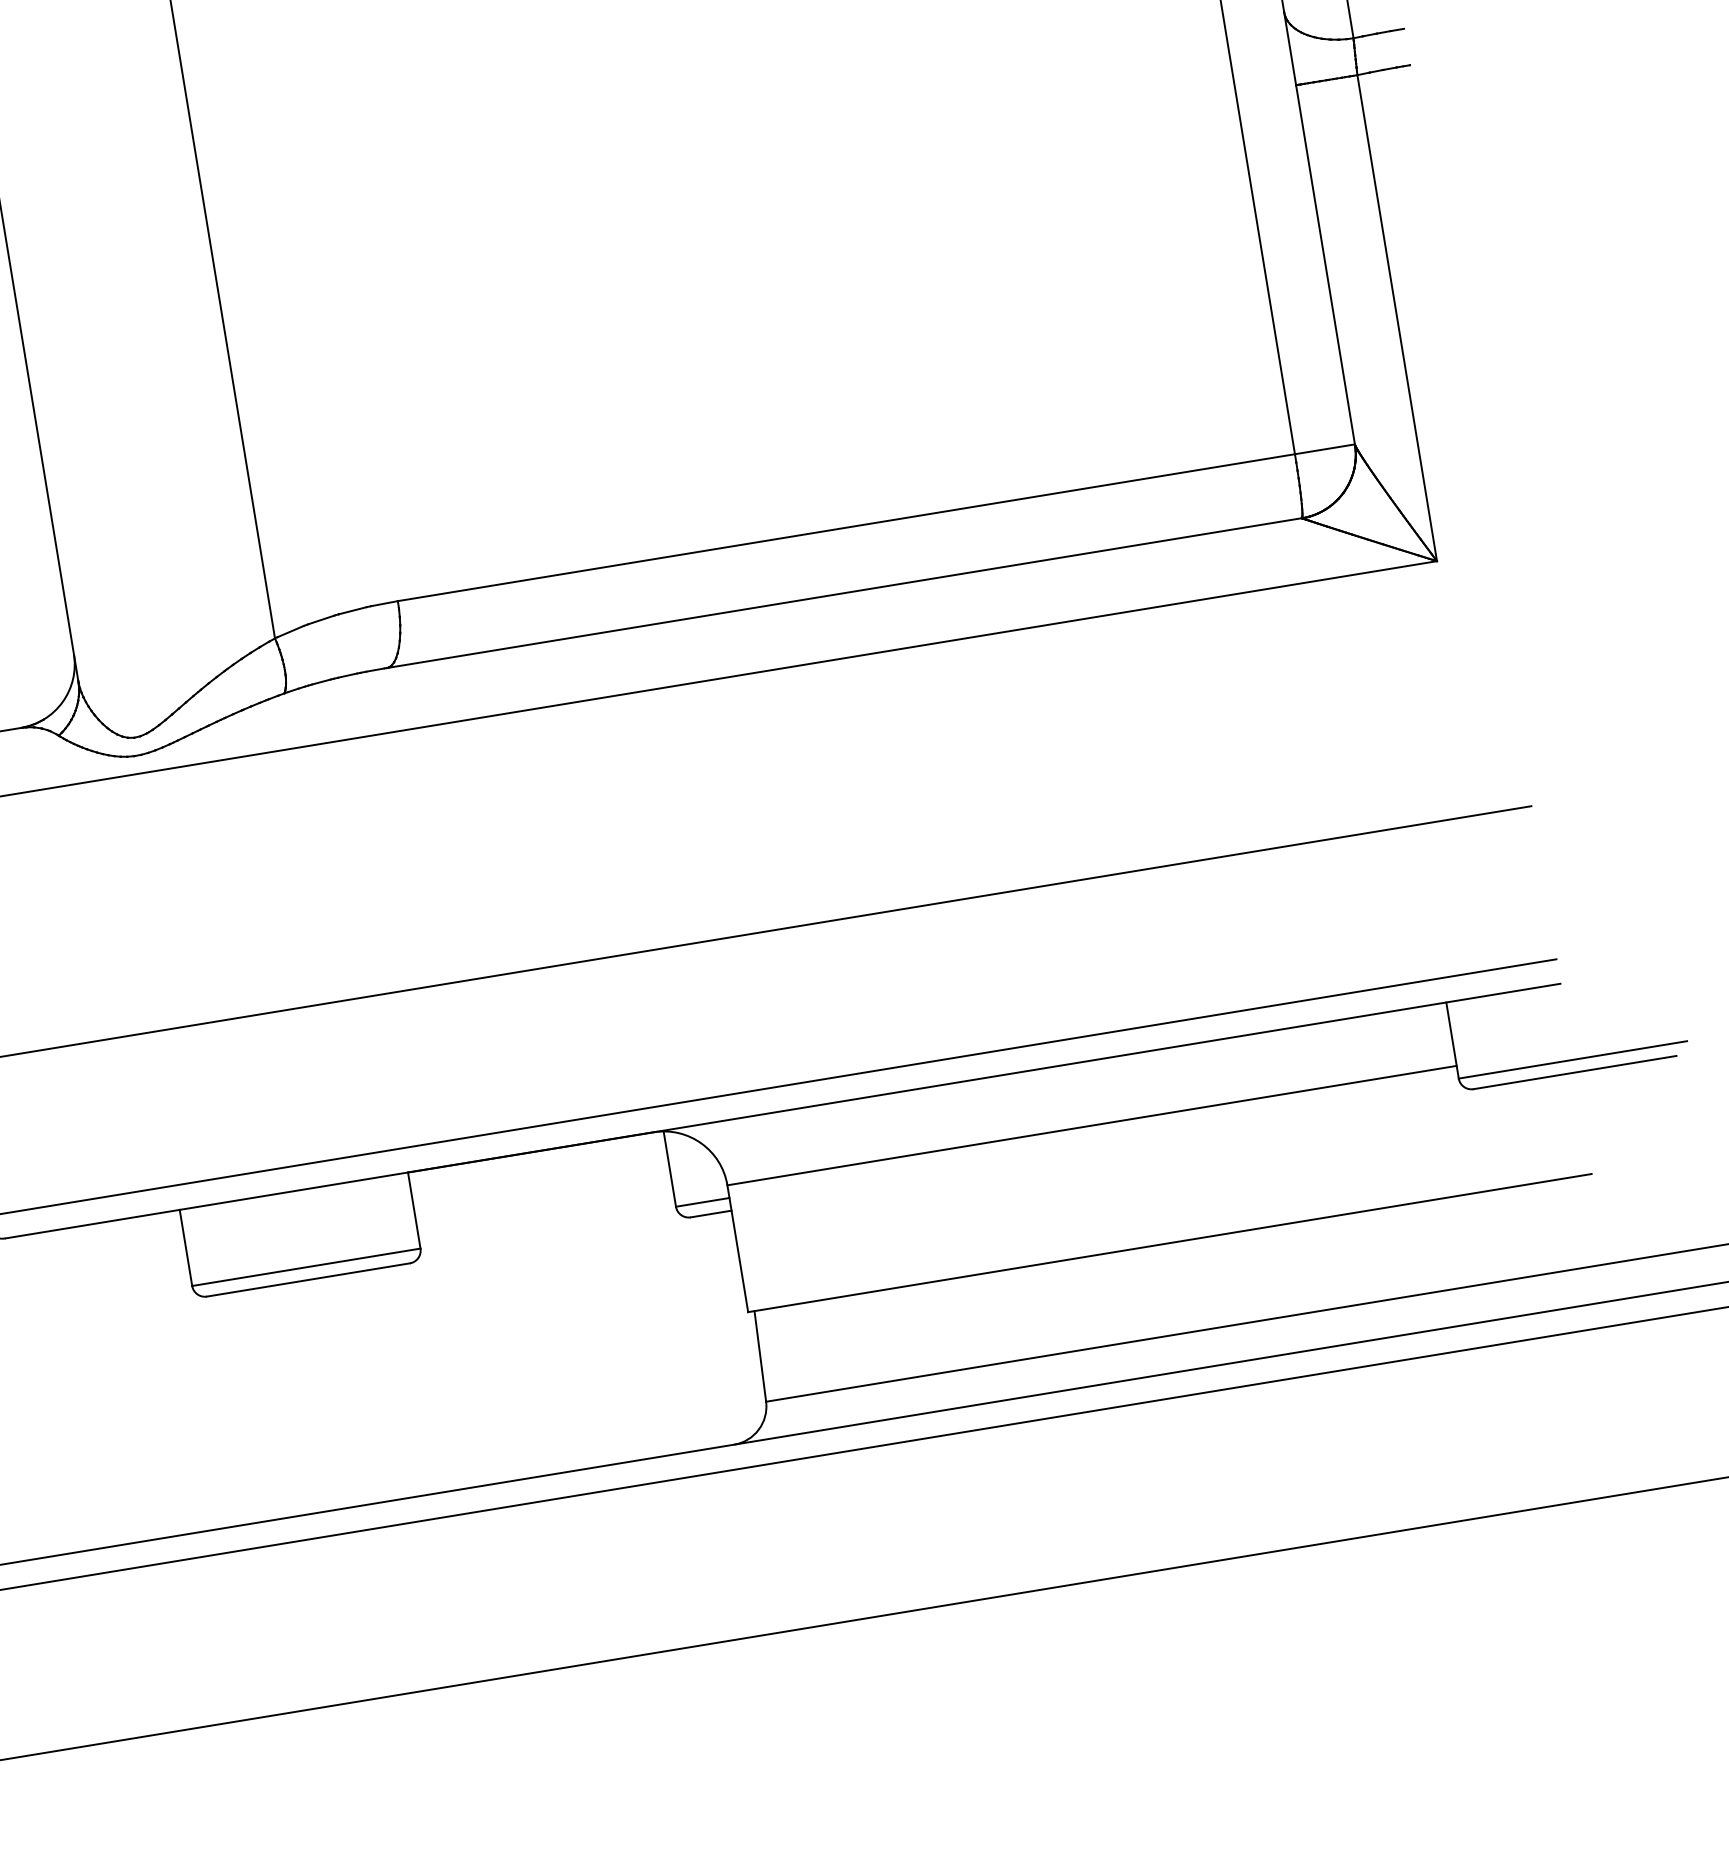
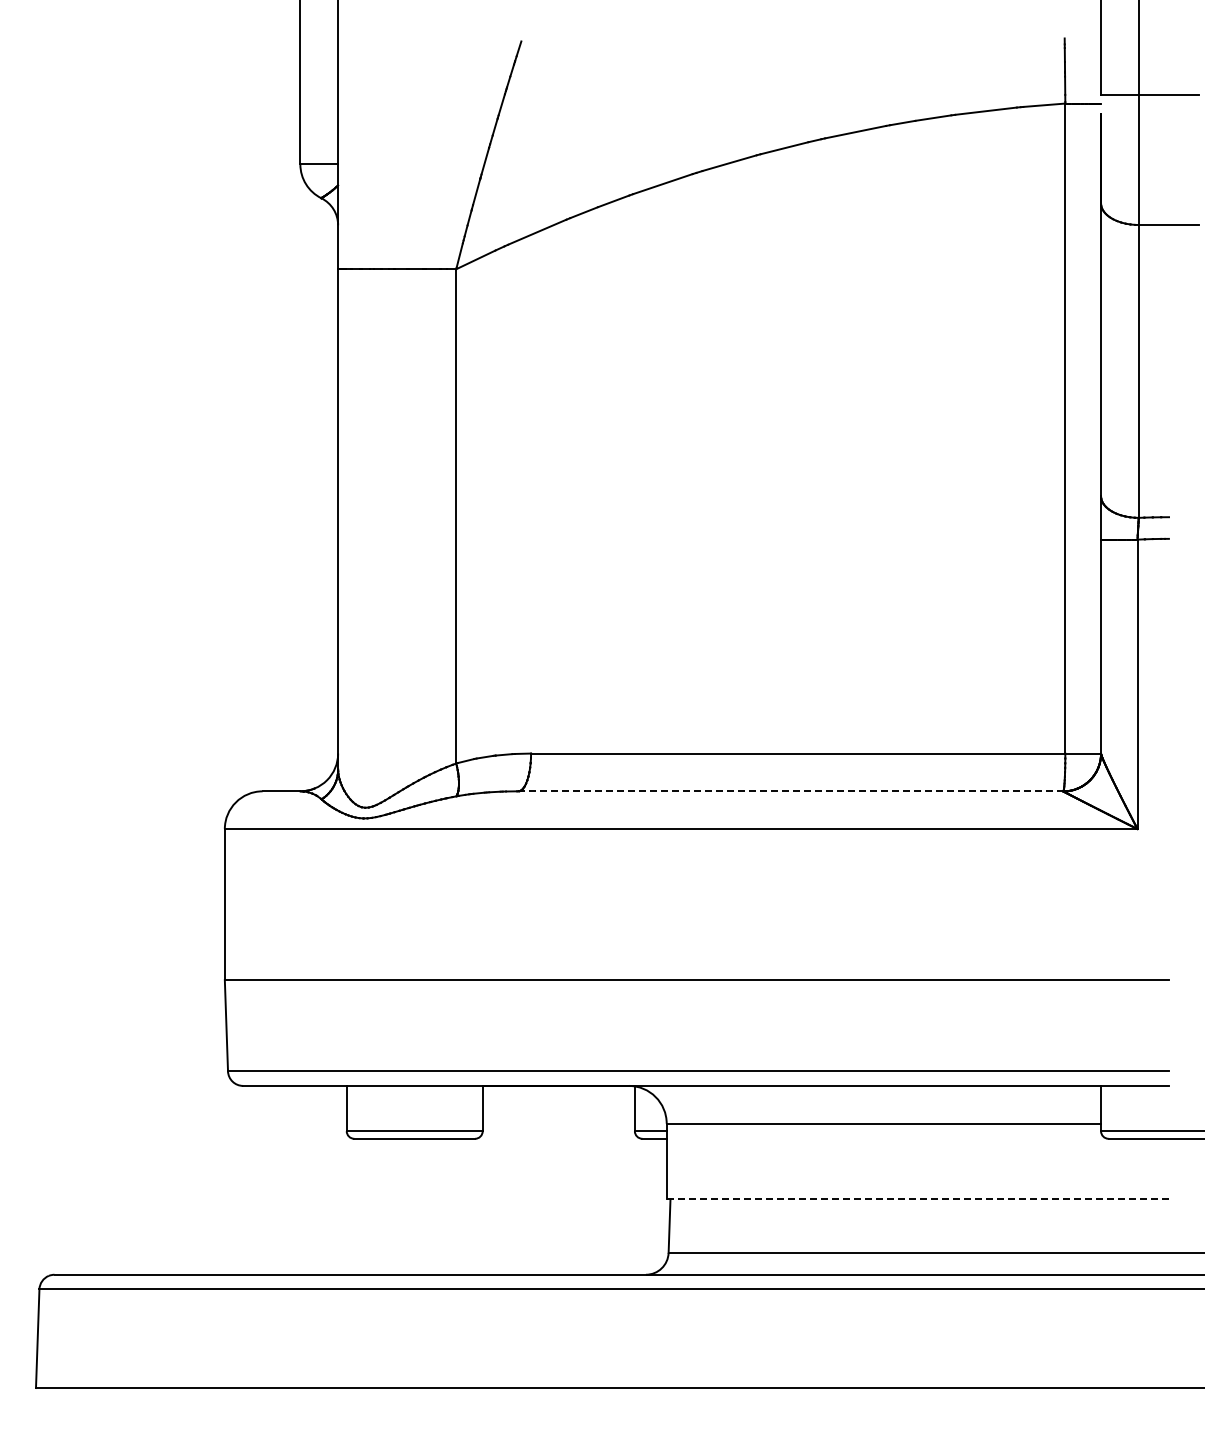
line: (845, 593) -> (791, 791), solid -> dashed
line: (1169, 1243) -> (917, 1199), solid -> dashed

